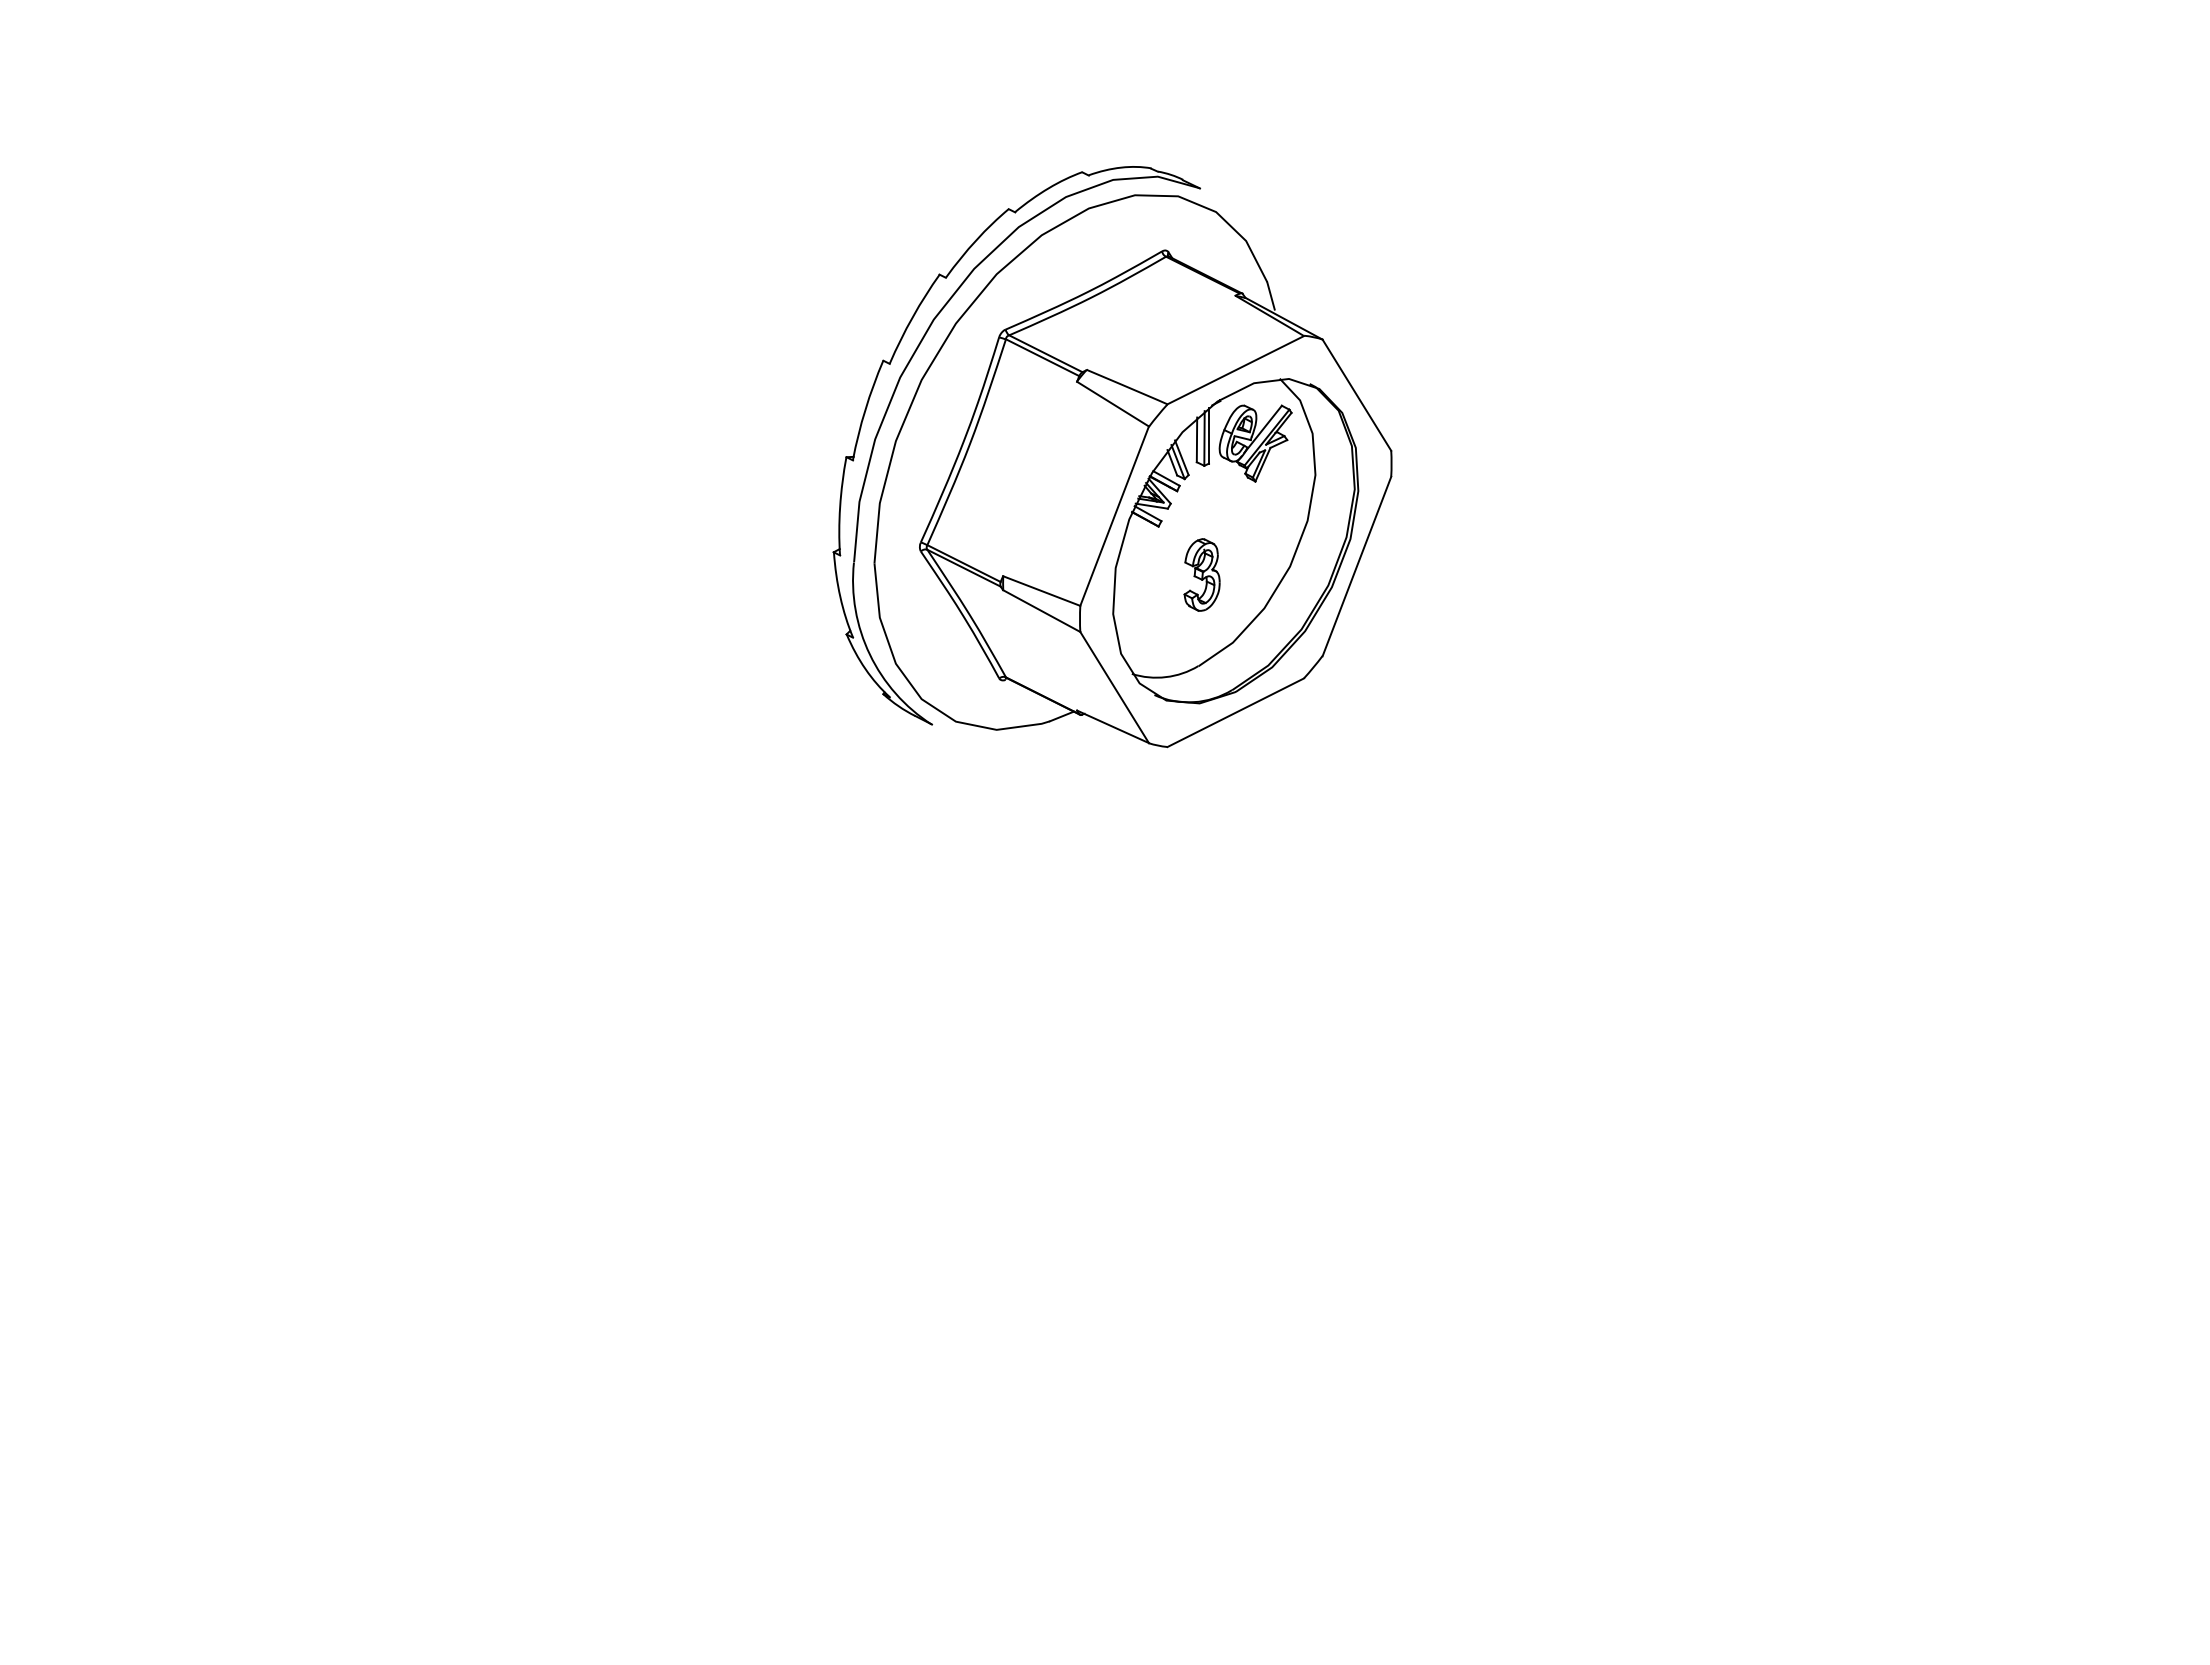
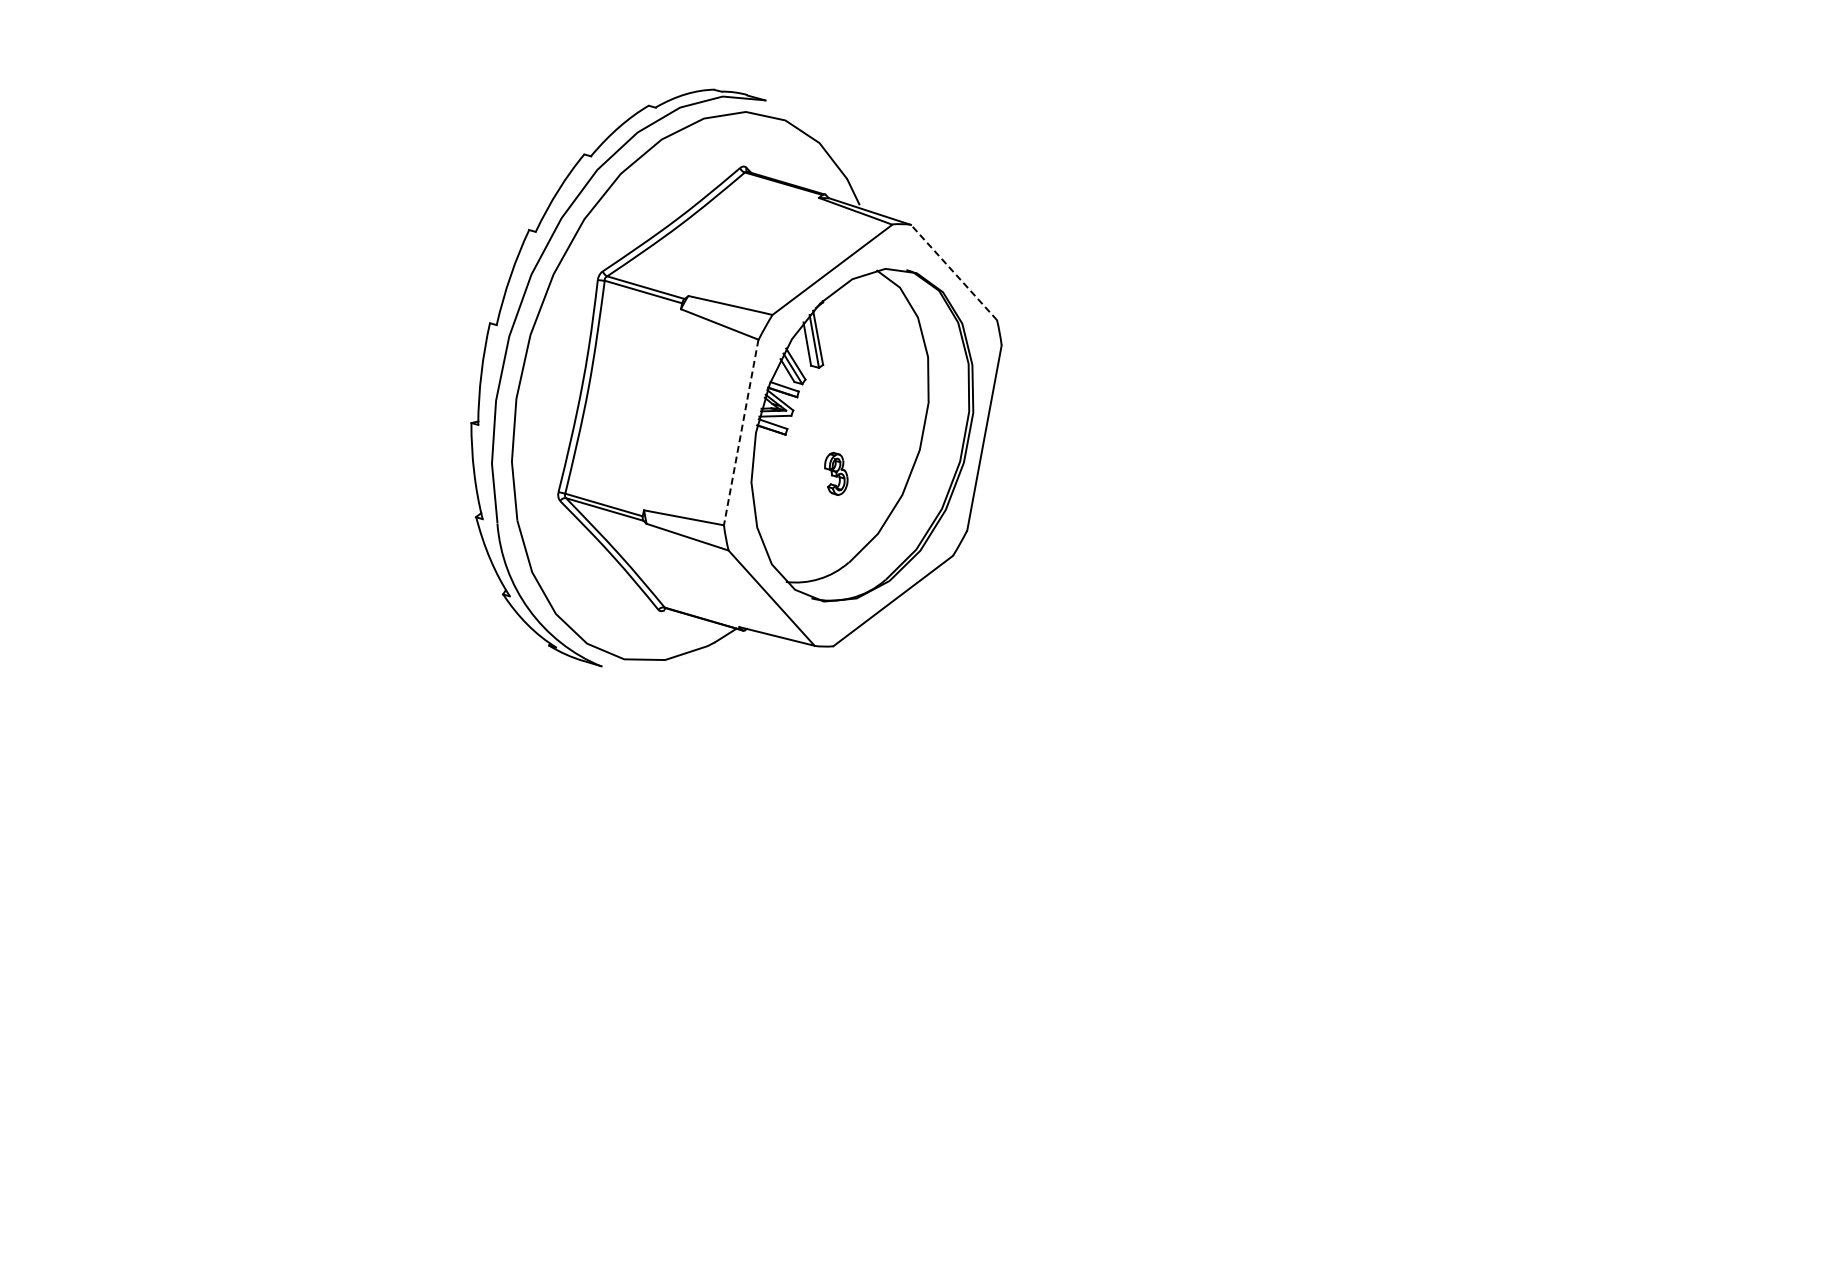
line: (1356, 394) -> (953, 271), solid -> dashed
part: (1255, 443) -> (864, 337), removed
line: (1114, 516) -> (741, 432), solid -> dashed
part: (1201, 574) -> (835, 473), size x0.6

